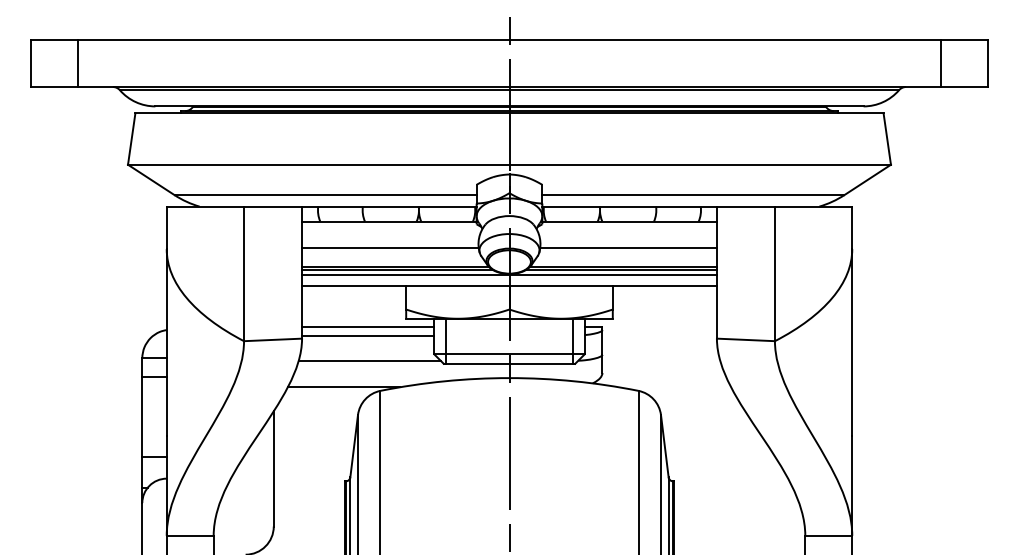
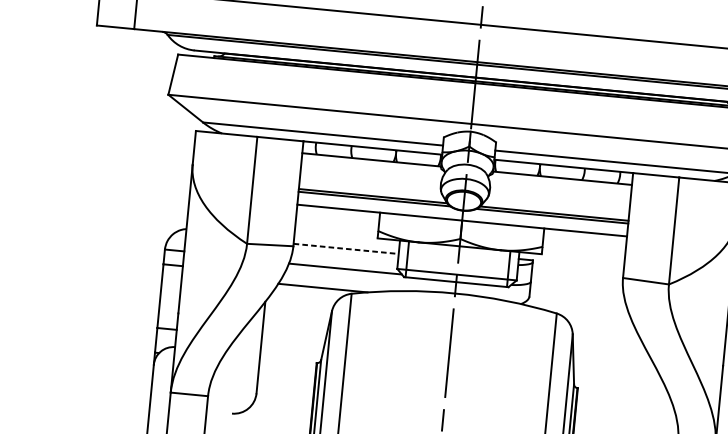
line: (390, 247) -> (370, 180), removed
line: (628, 247) -> (559, 198), removed
line: (509, 275) -> (463, 211), removed
line: (368, 327) -> (347, 242), removed
line: (368, 335) -> (346, 248), solid -> dashed

